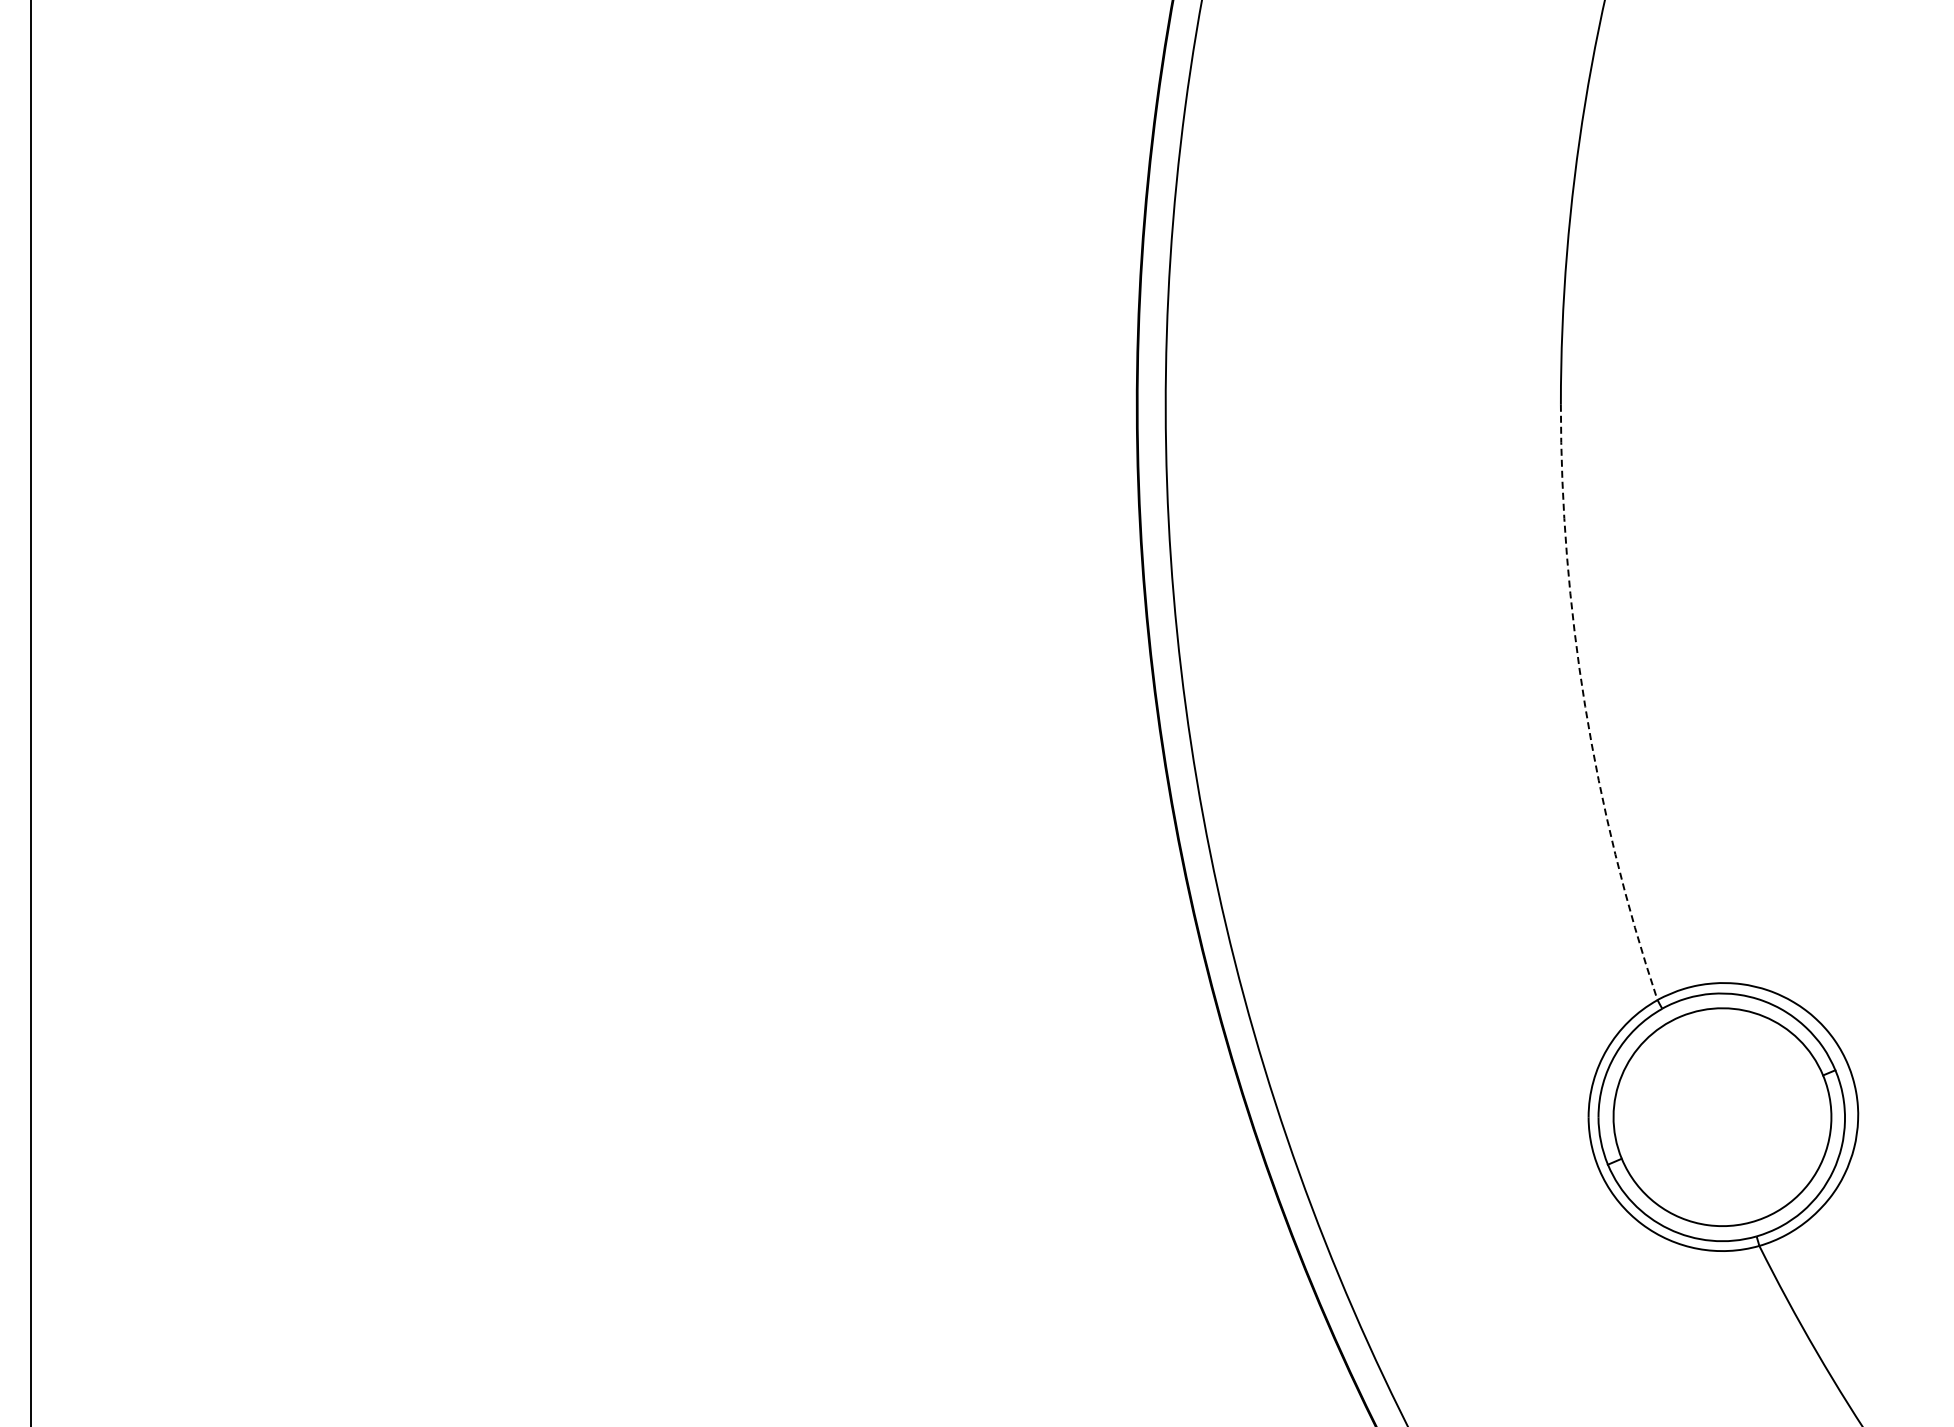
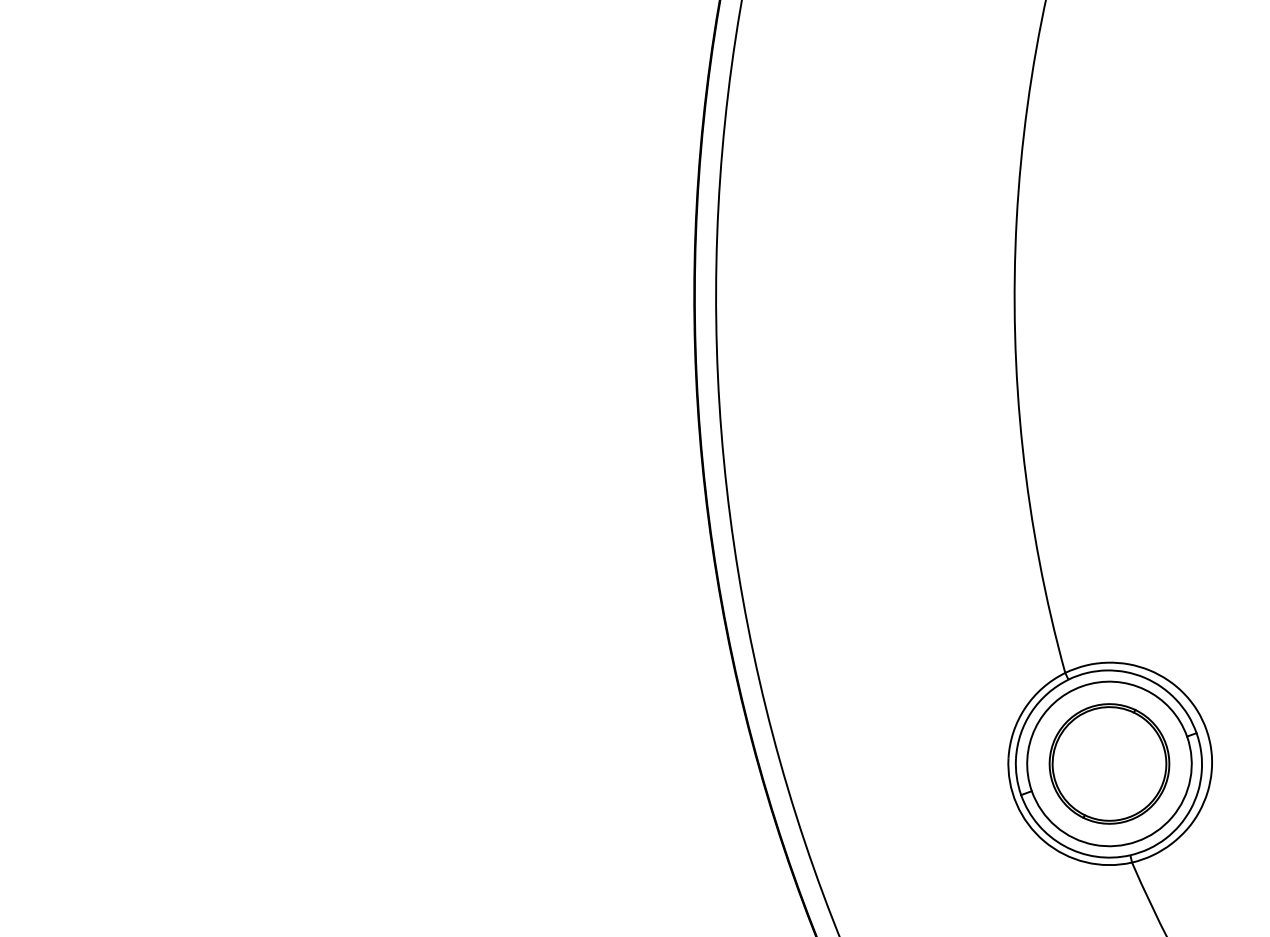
arc: (1585, 706) -> (1022, 448), dashed -> solid
part: (1722, 1117) -> (1109, 764), added

